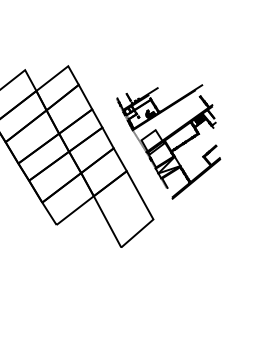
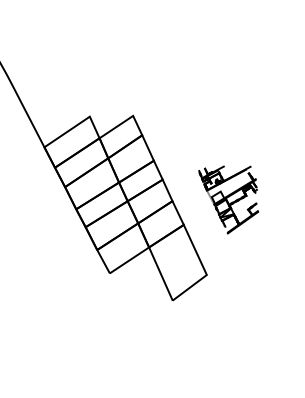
part: (169, 142) -> (228, 199), size x0.6

